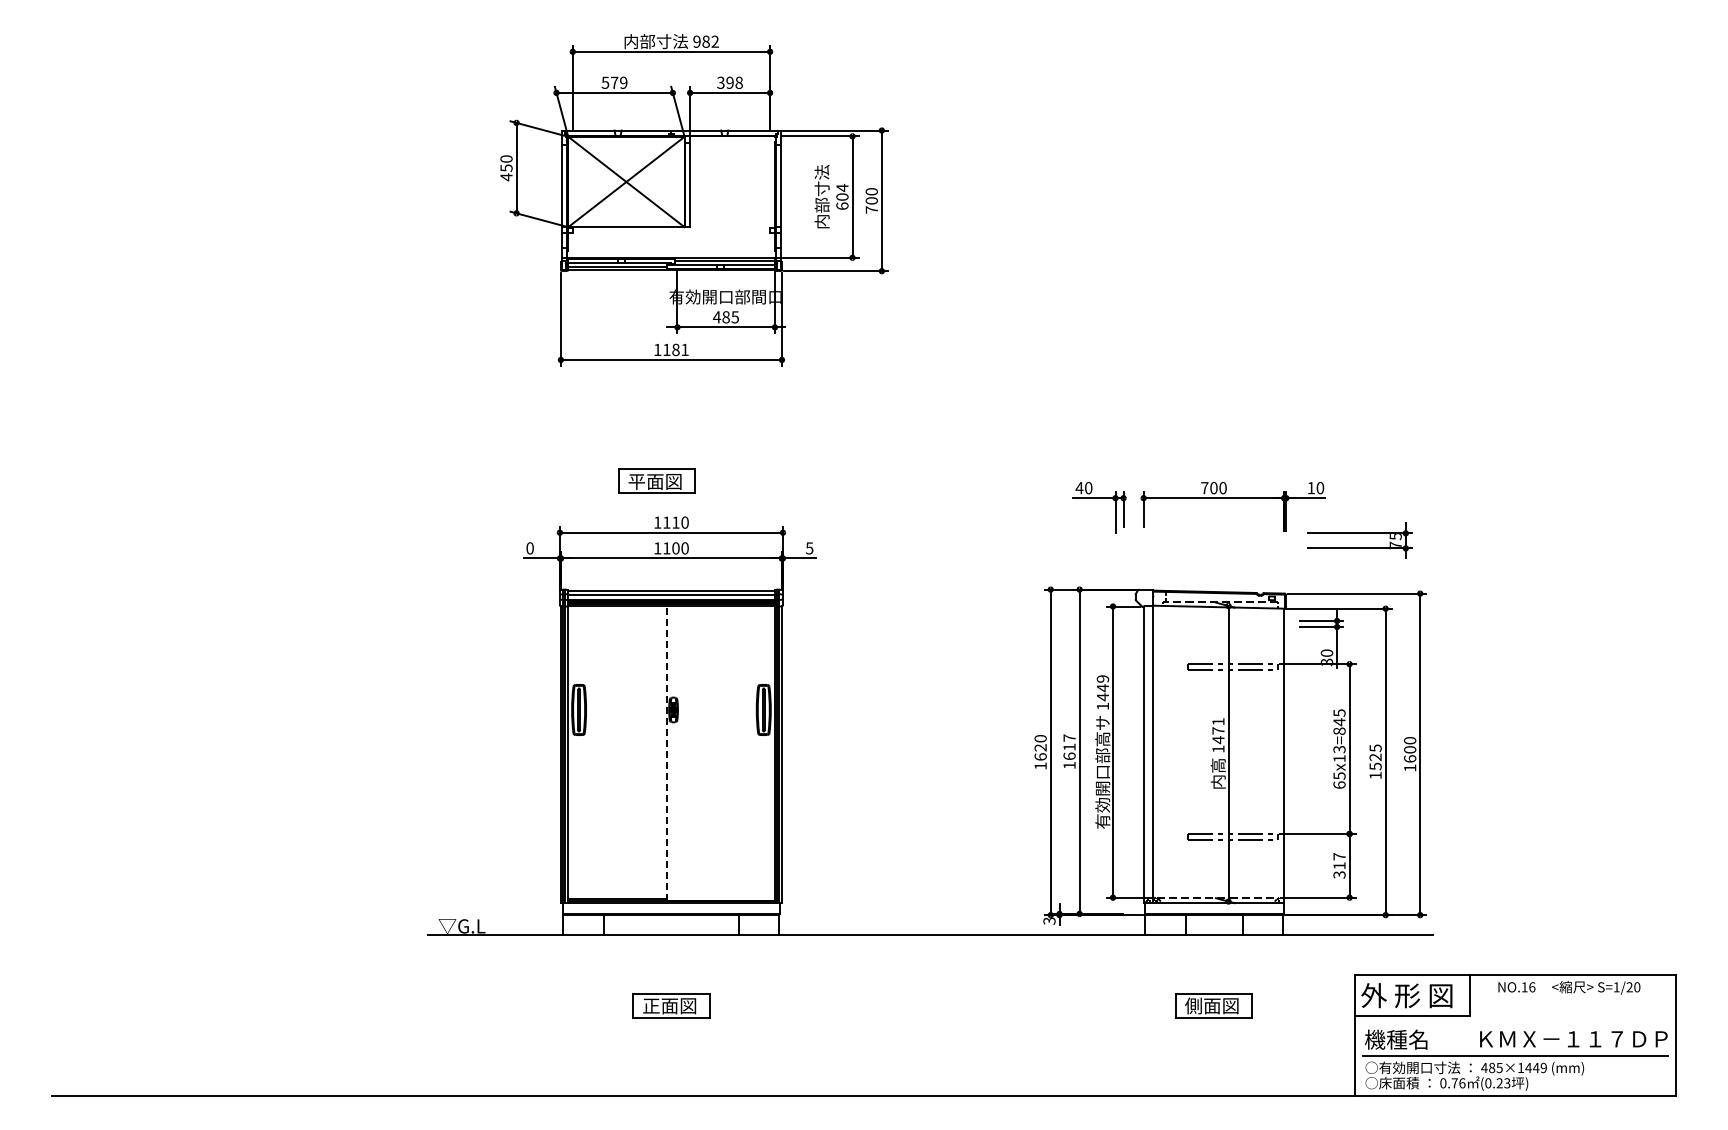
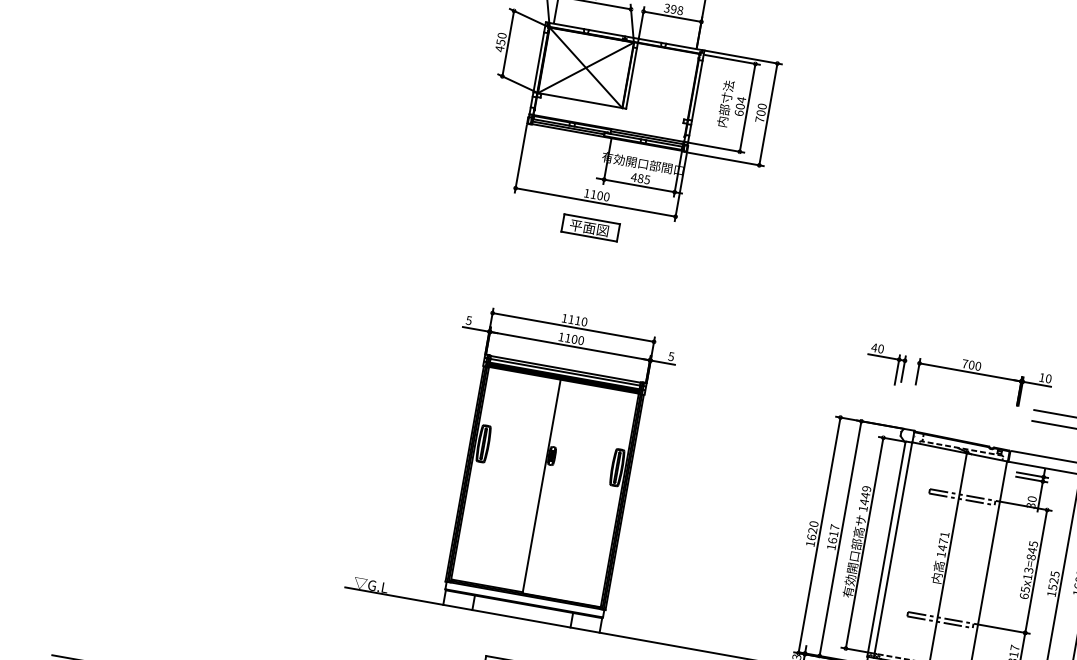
text: (680, 349) -> (603, 196), 1181 -> 1100
part: (656, 480) -> (590, 227), moved
text: (529, 548) -> (468, 320), 0 -> 5
line: (666, 753) -> (541, 486), dashed -> solid

